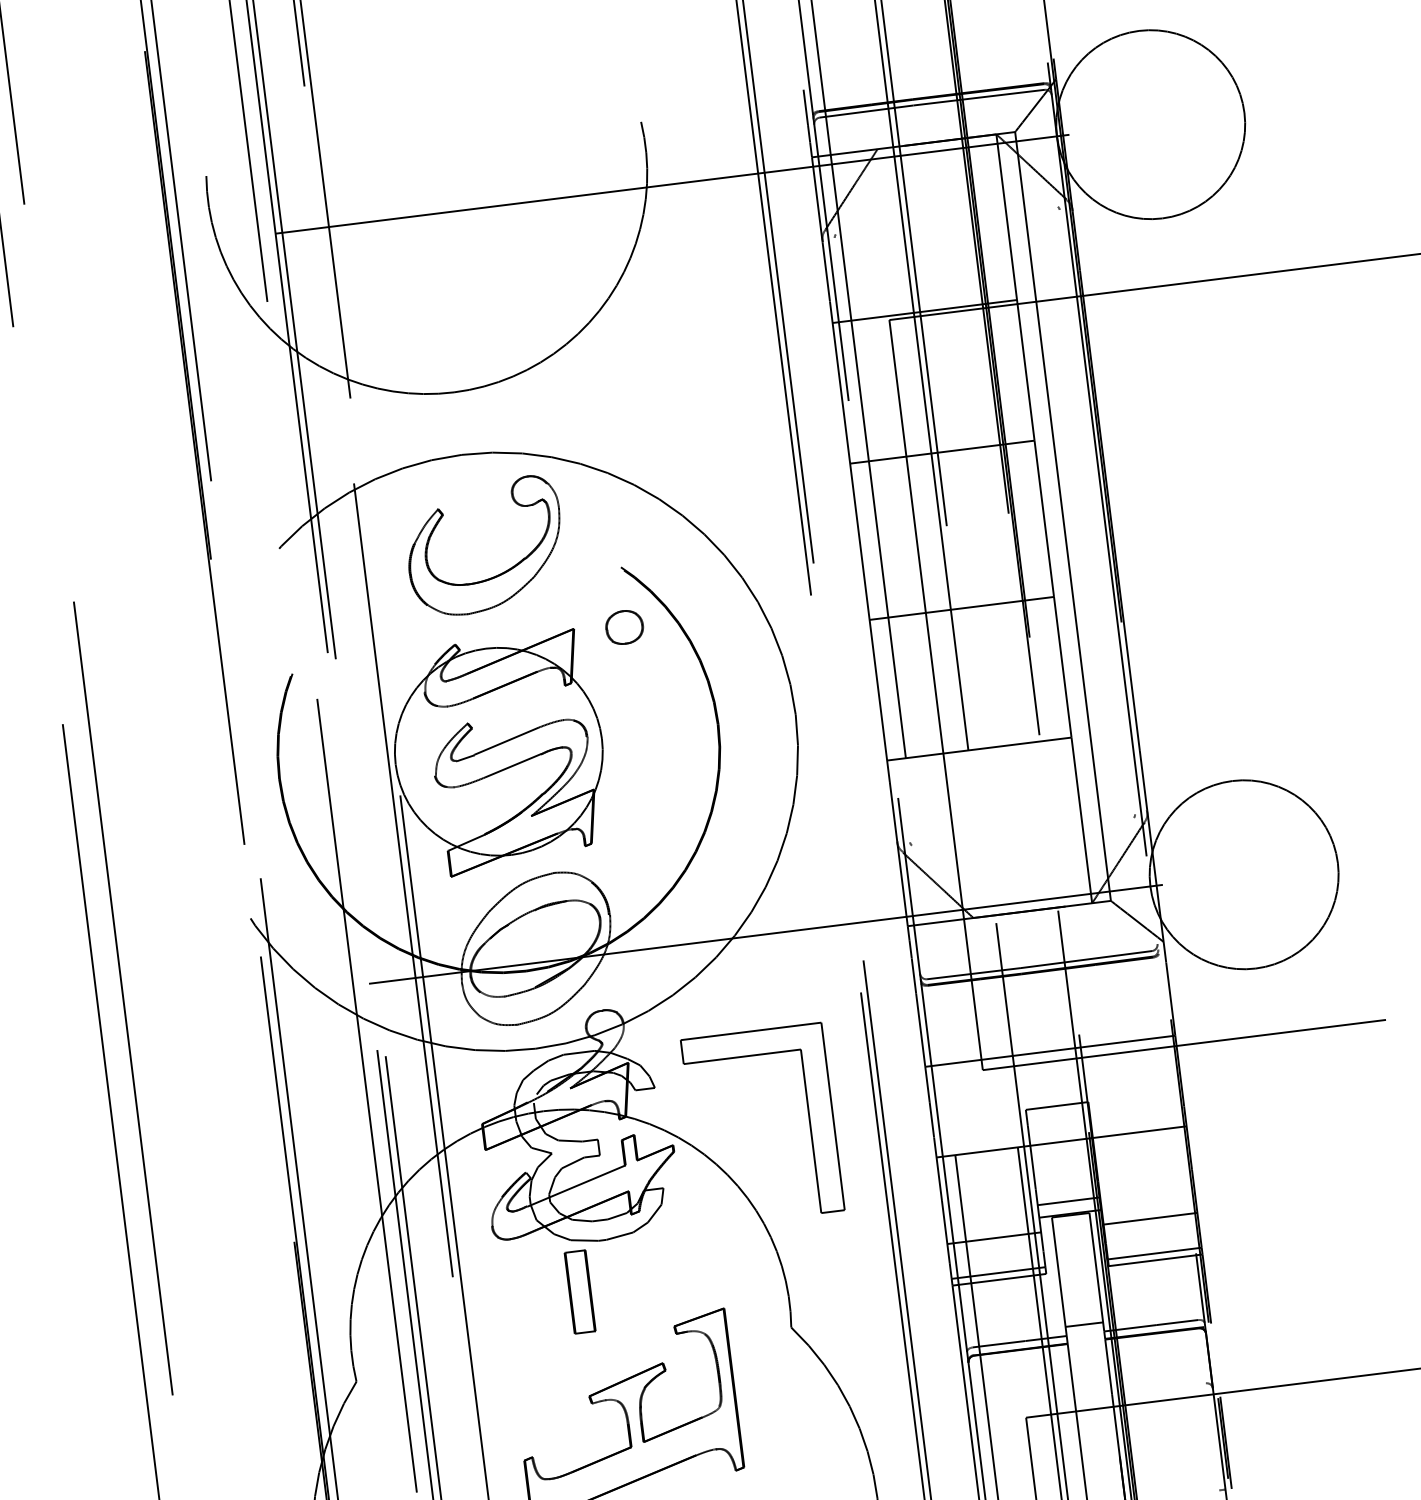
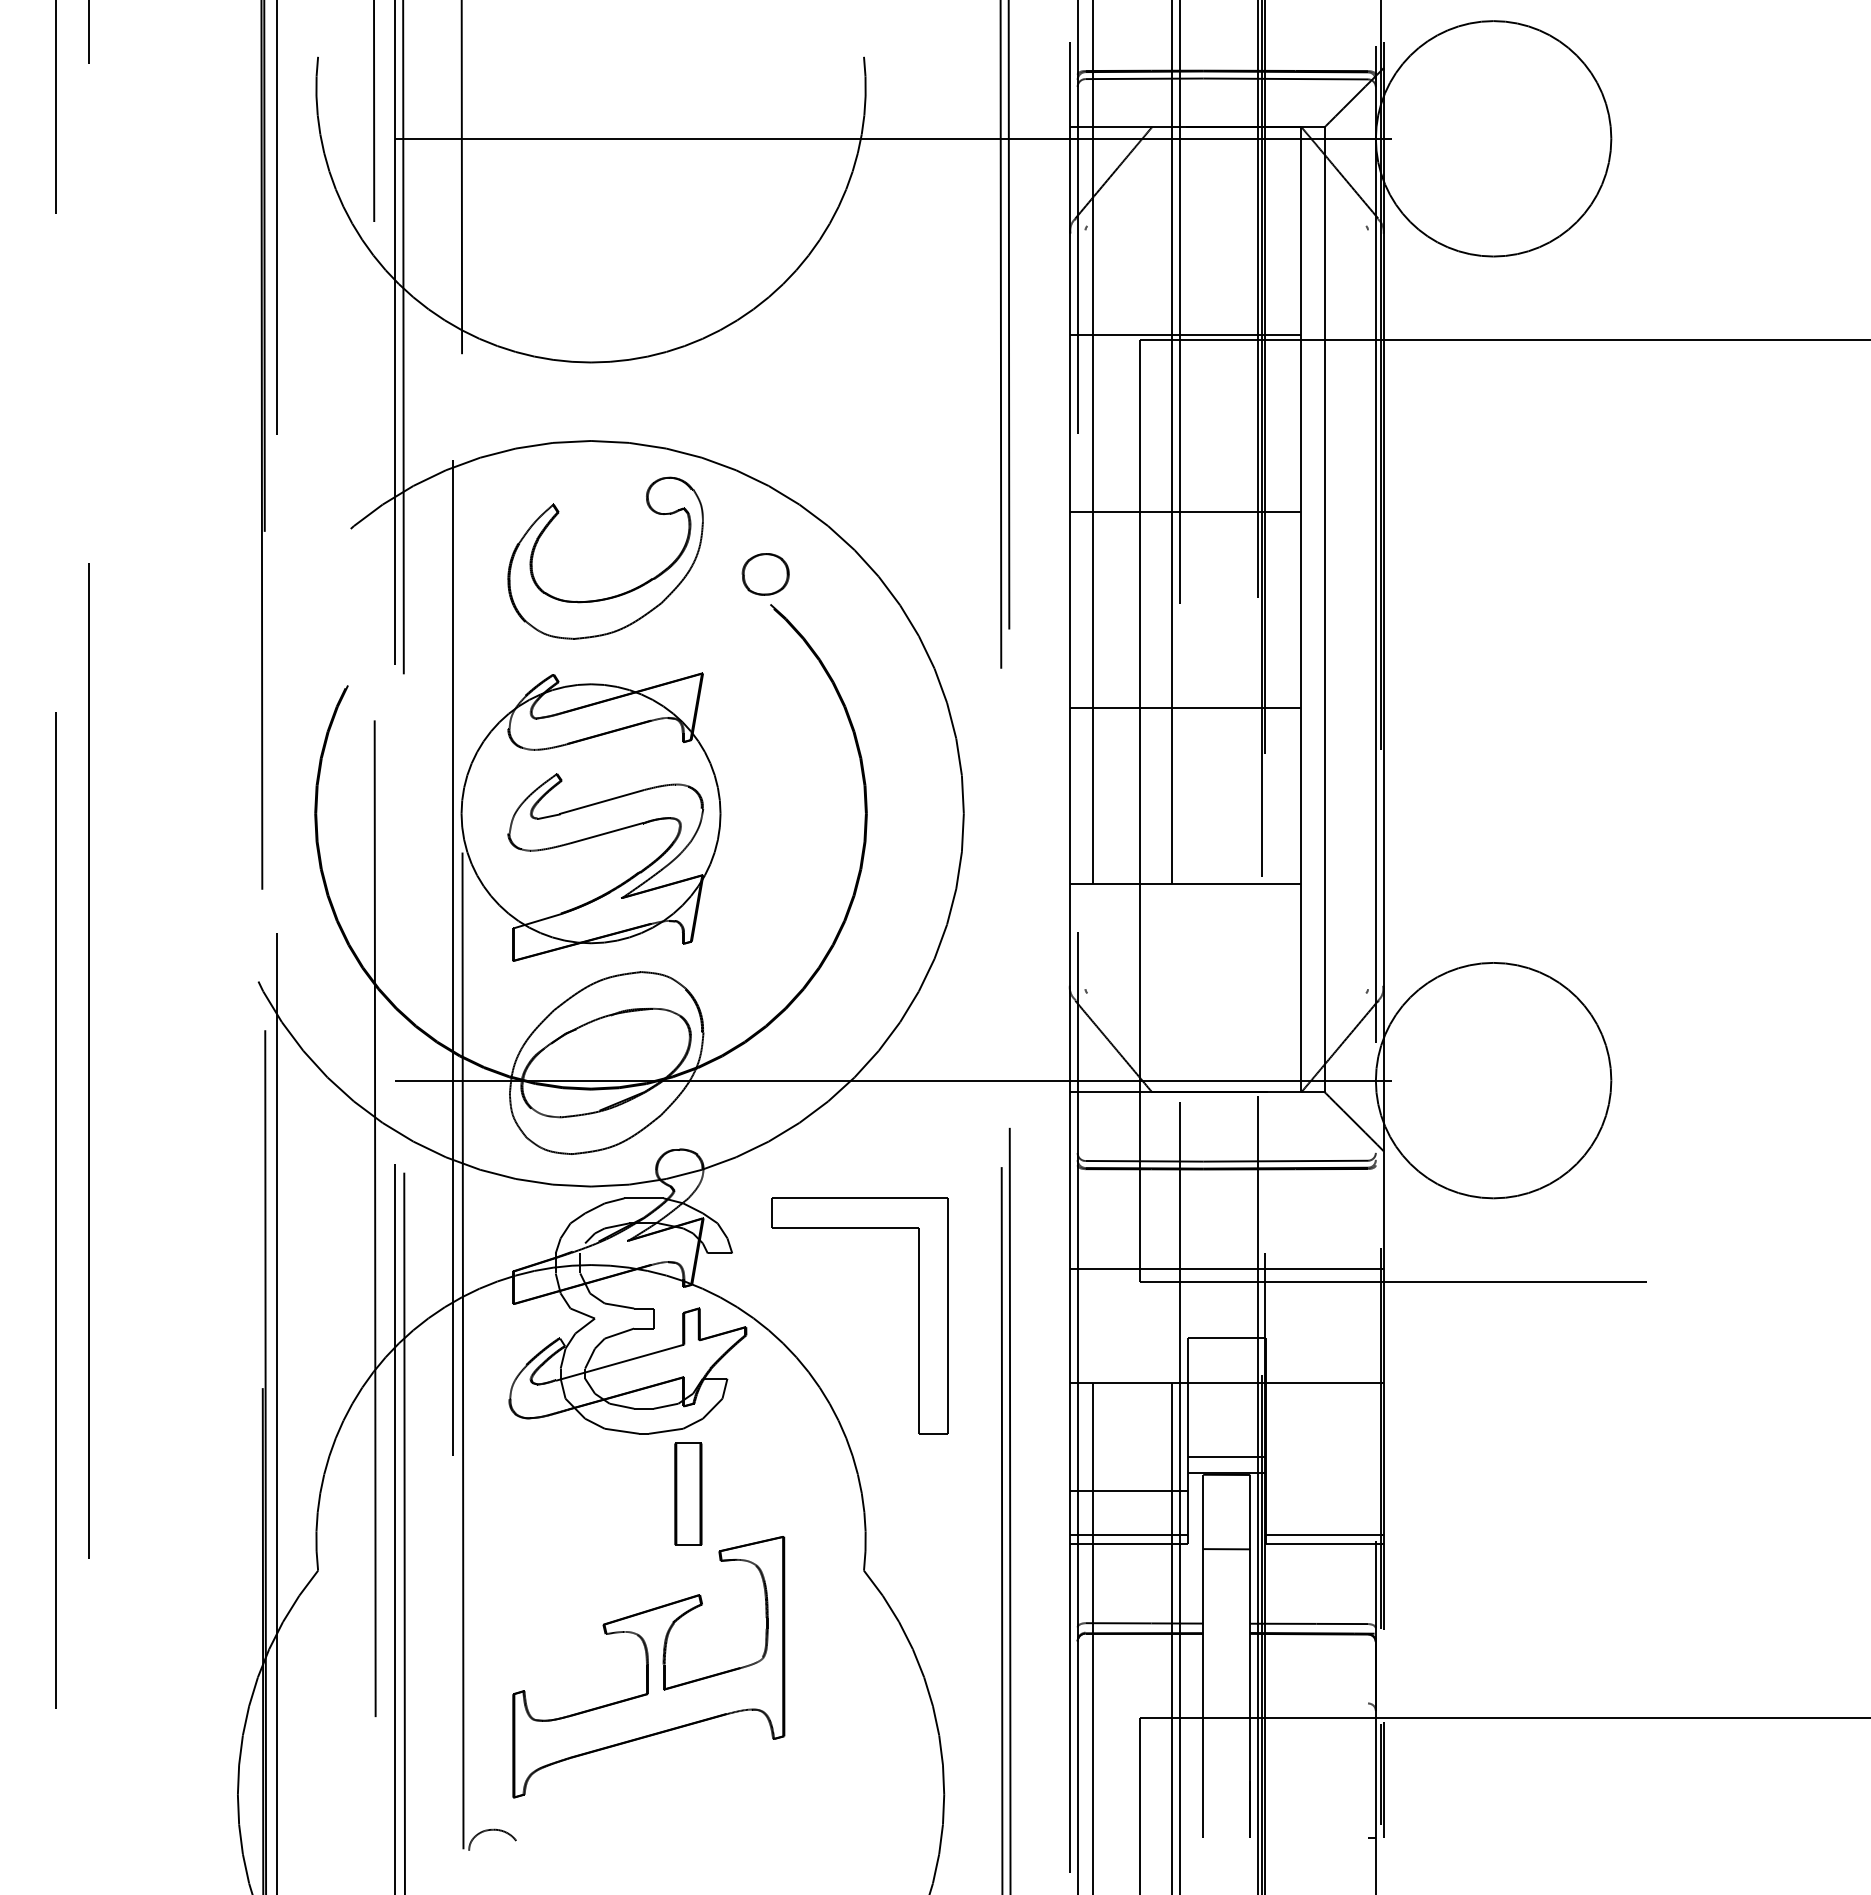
part: (624, 627) -> (765, 574), moved
line: (1150, 1218) -> (1324, 1491), removed
part: (580, 1291) -> (688, 1493), moved
line: (1084, 1324) -> (1226, 1549), moved

